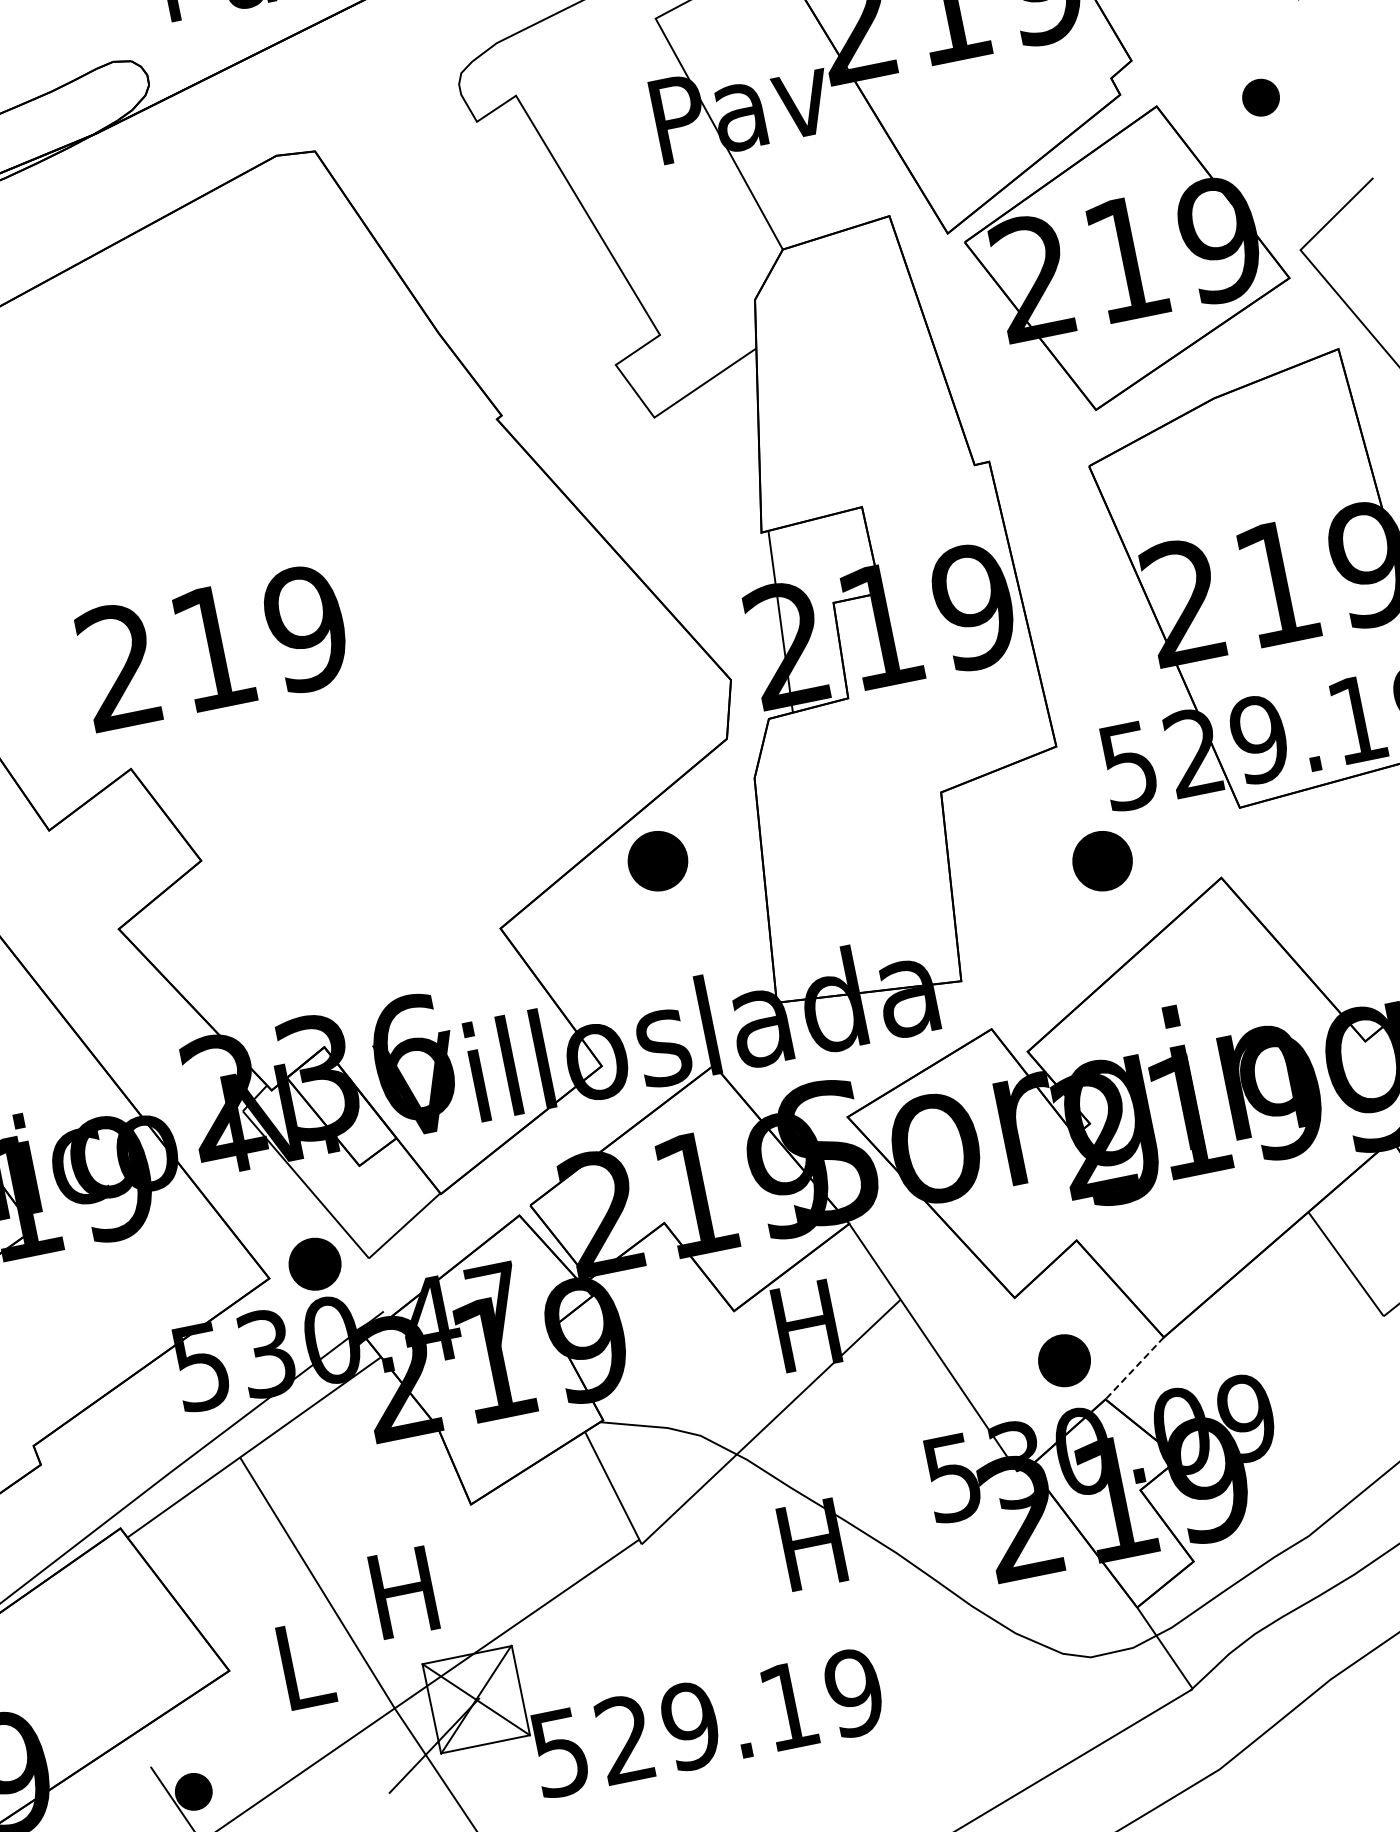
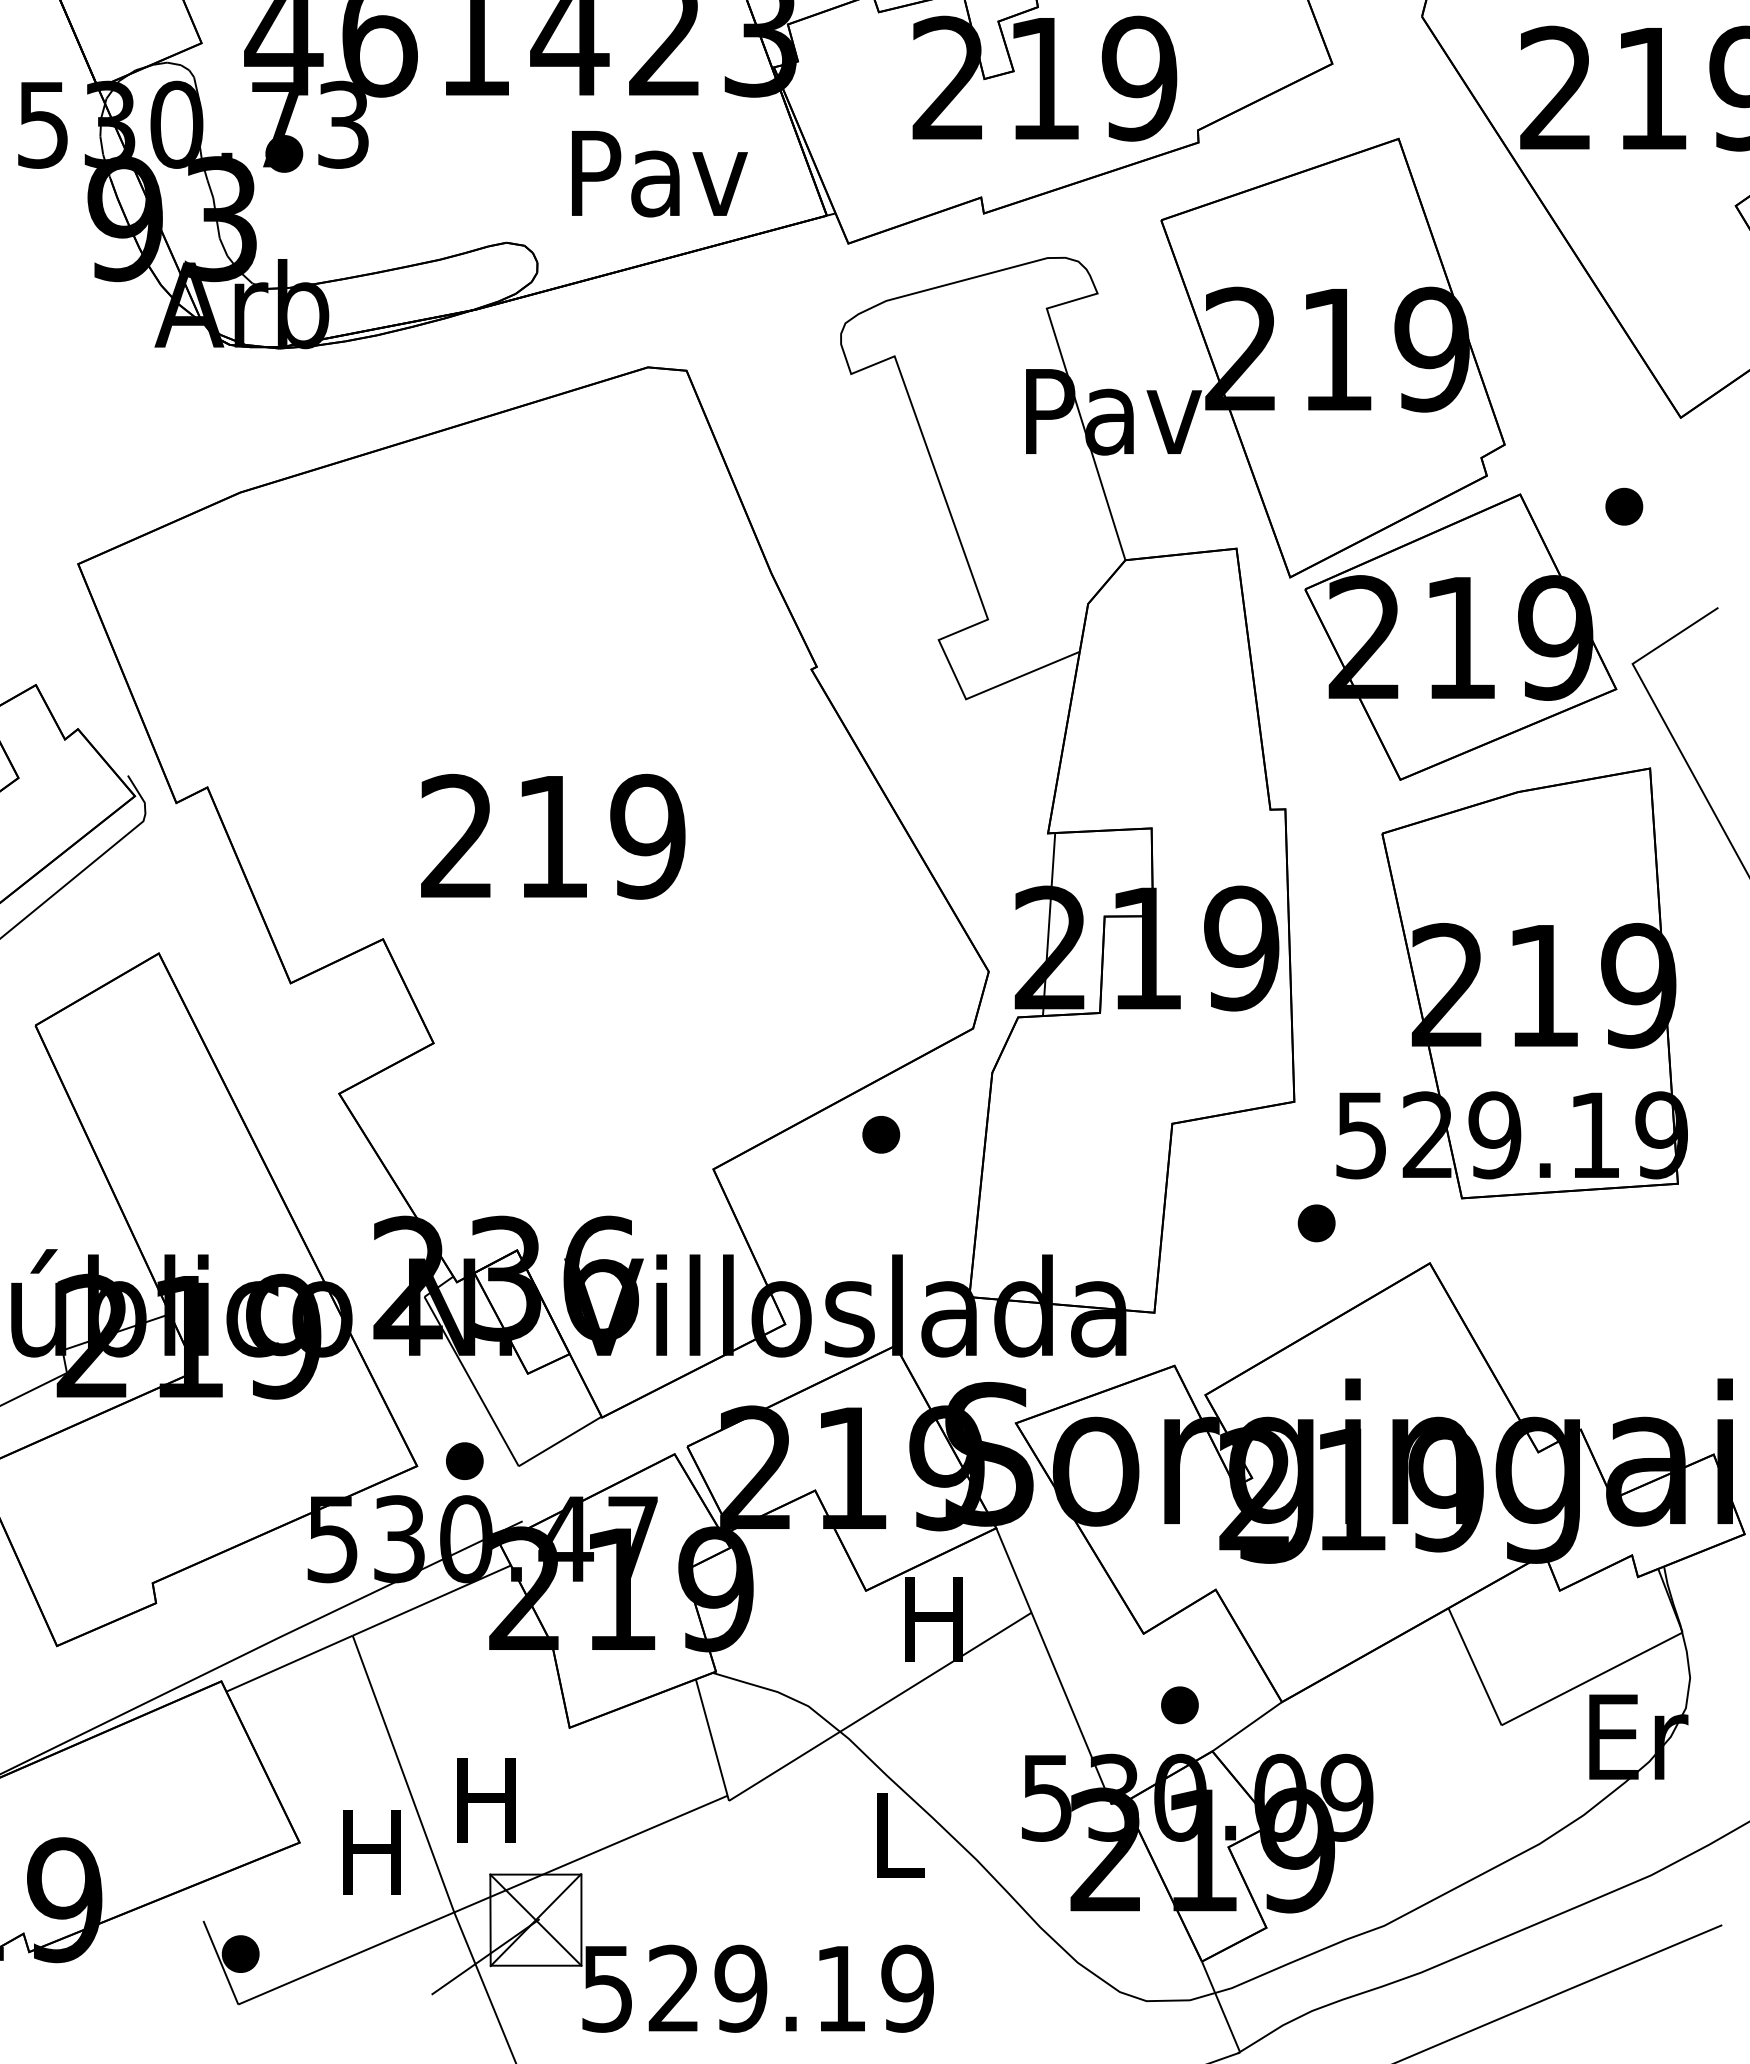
text: (213, 647) -> (553, 836), moved
part: (658, 860) -> (881, 1134), size x0.62
part: (1102, 861) -> (1316, 1223), size x0.62
part: (314, 1263) -> (464, 1460), size x0.71
part: (1064, 1361) -> (1179, 1705), size x0.71
line: (1134, 1368) -> (1247, 1726), dashed -> solid
text: (811, 1545) -> (895, 1835), H -> L
text: (301, 1666) -> (371, 1852), L -> H

